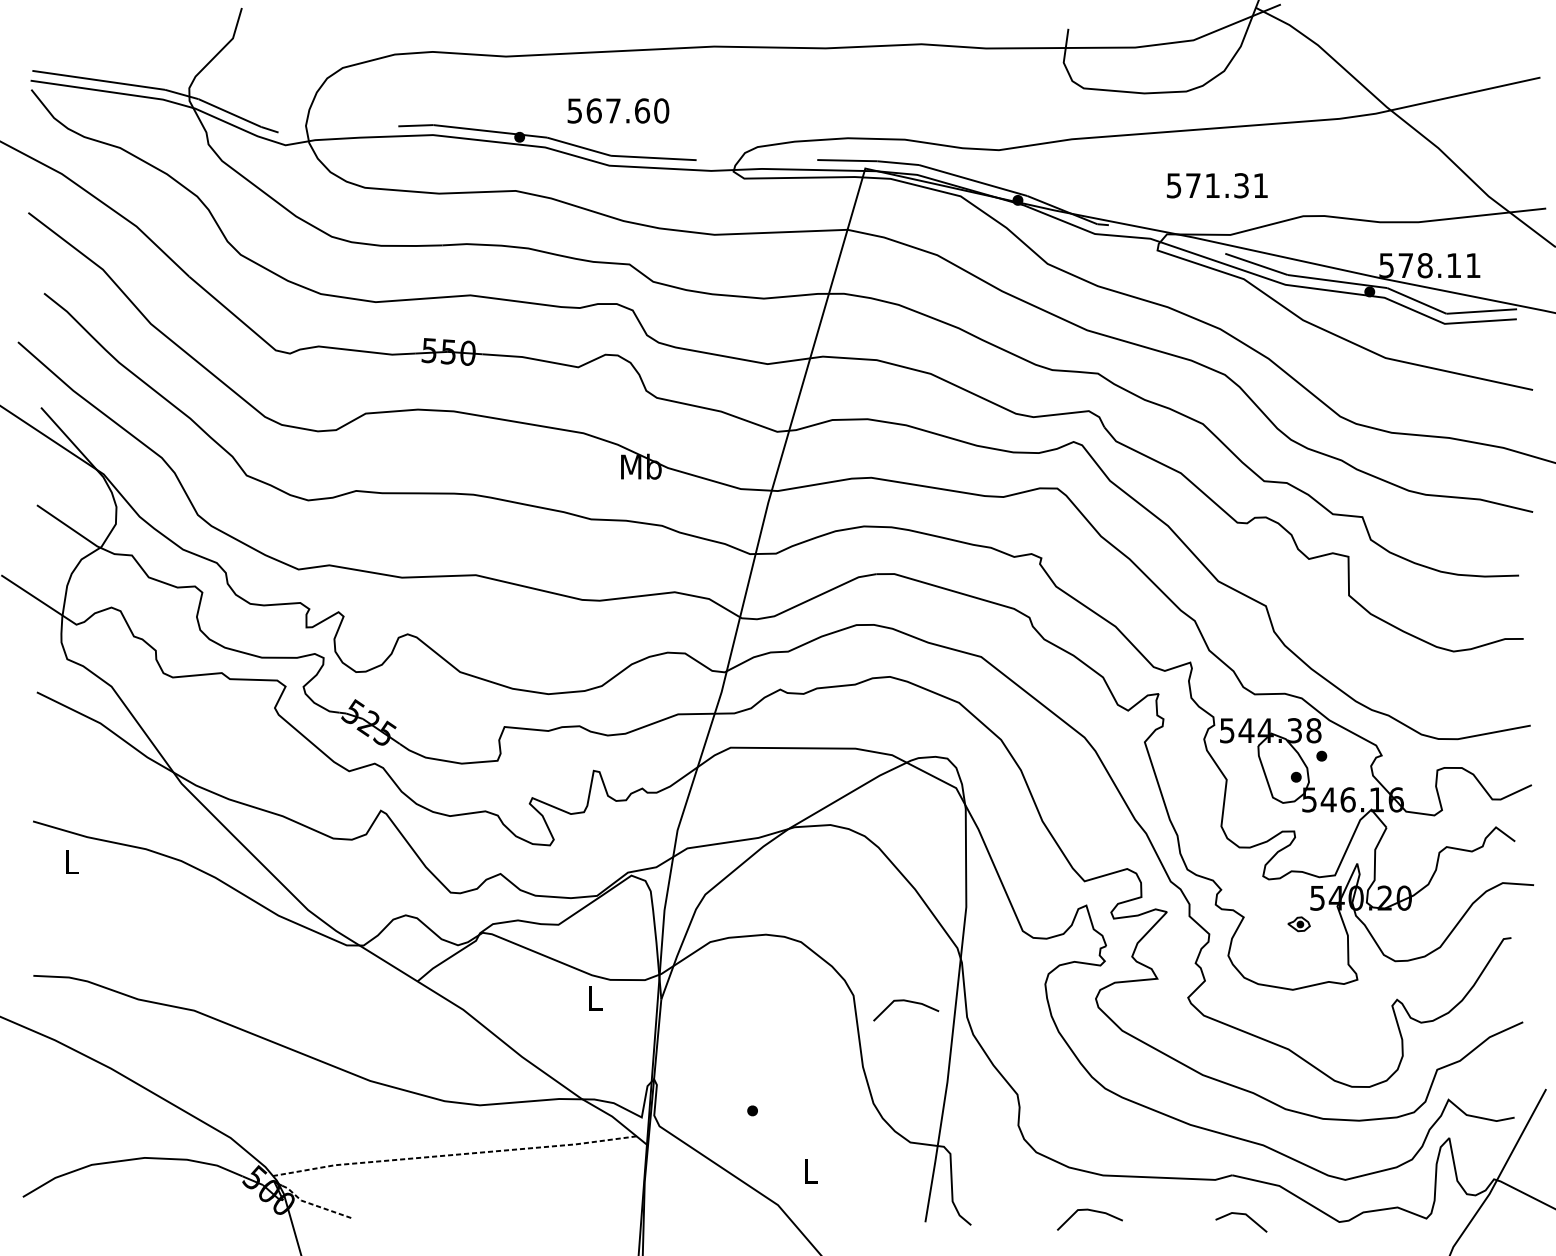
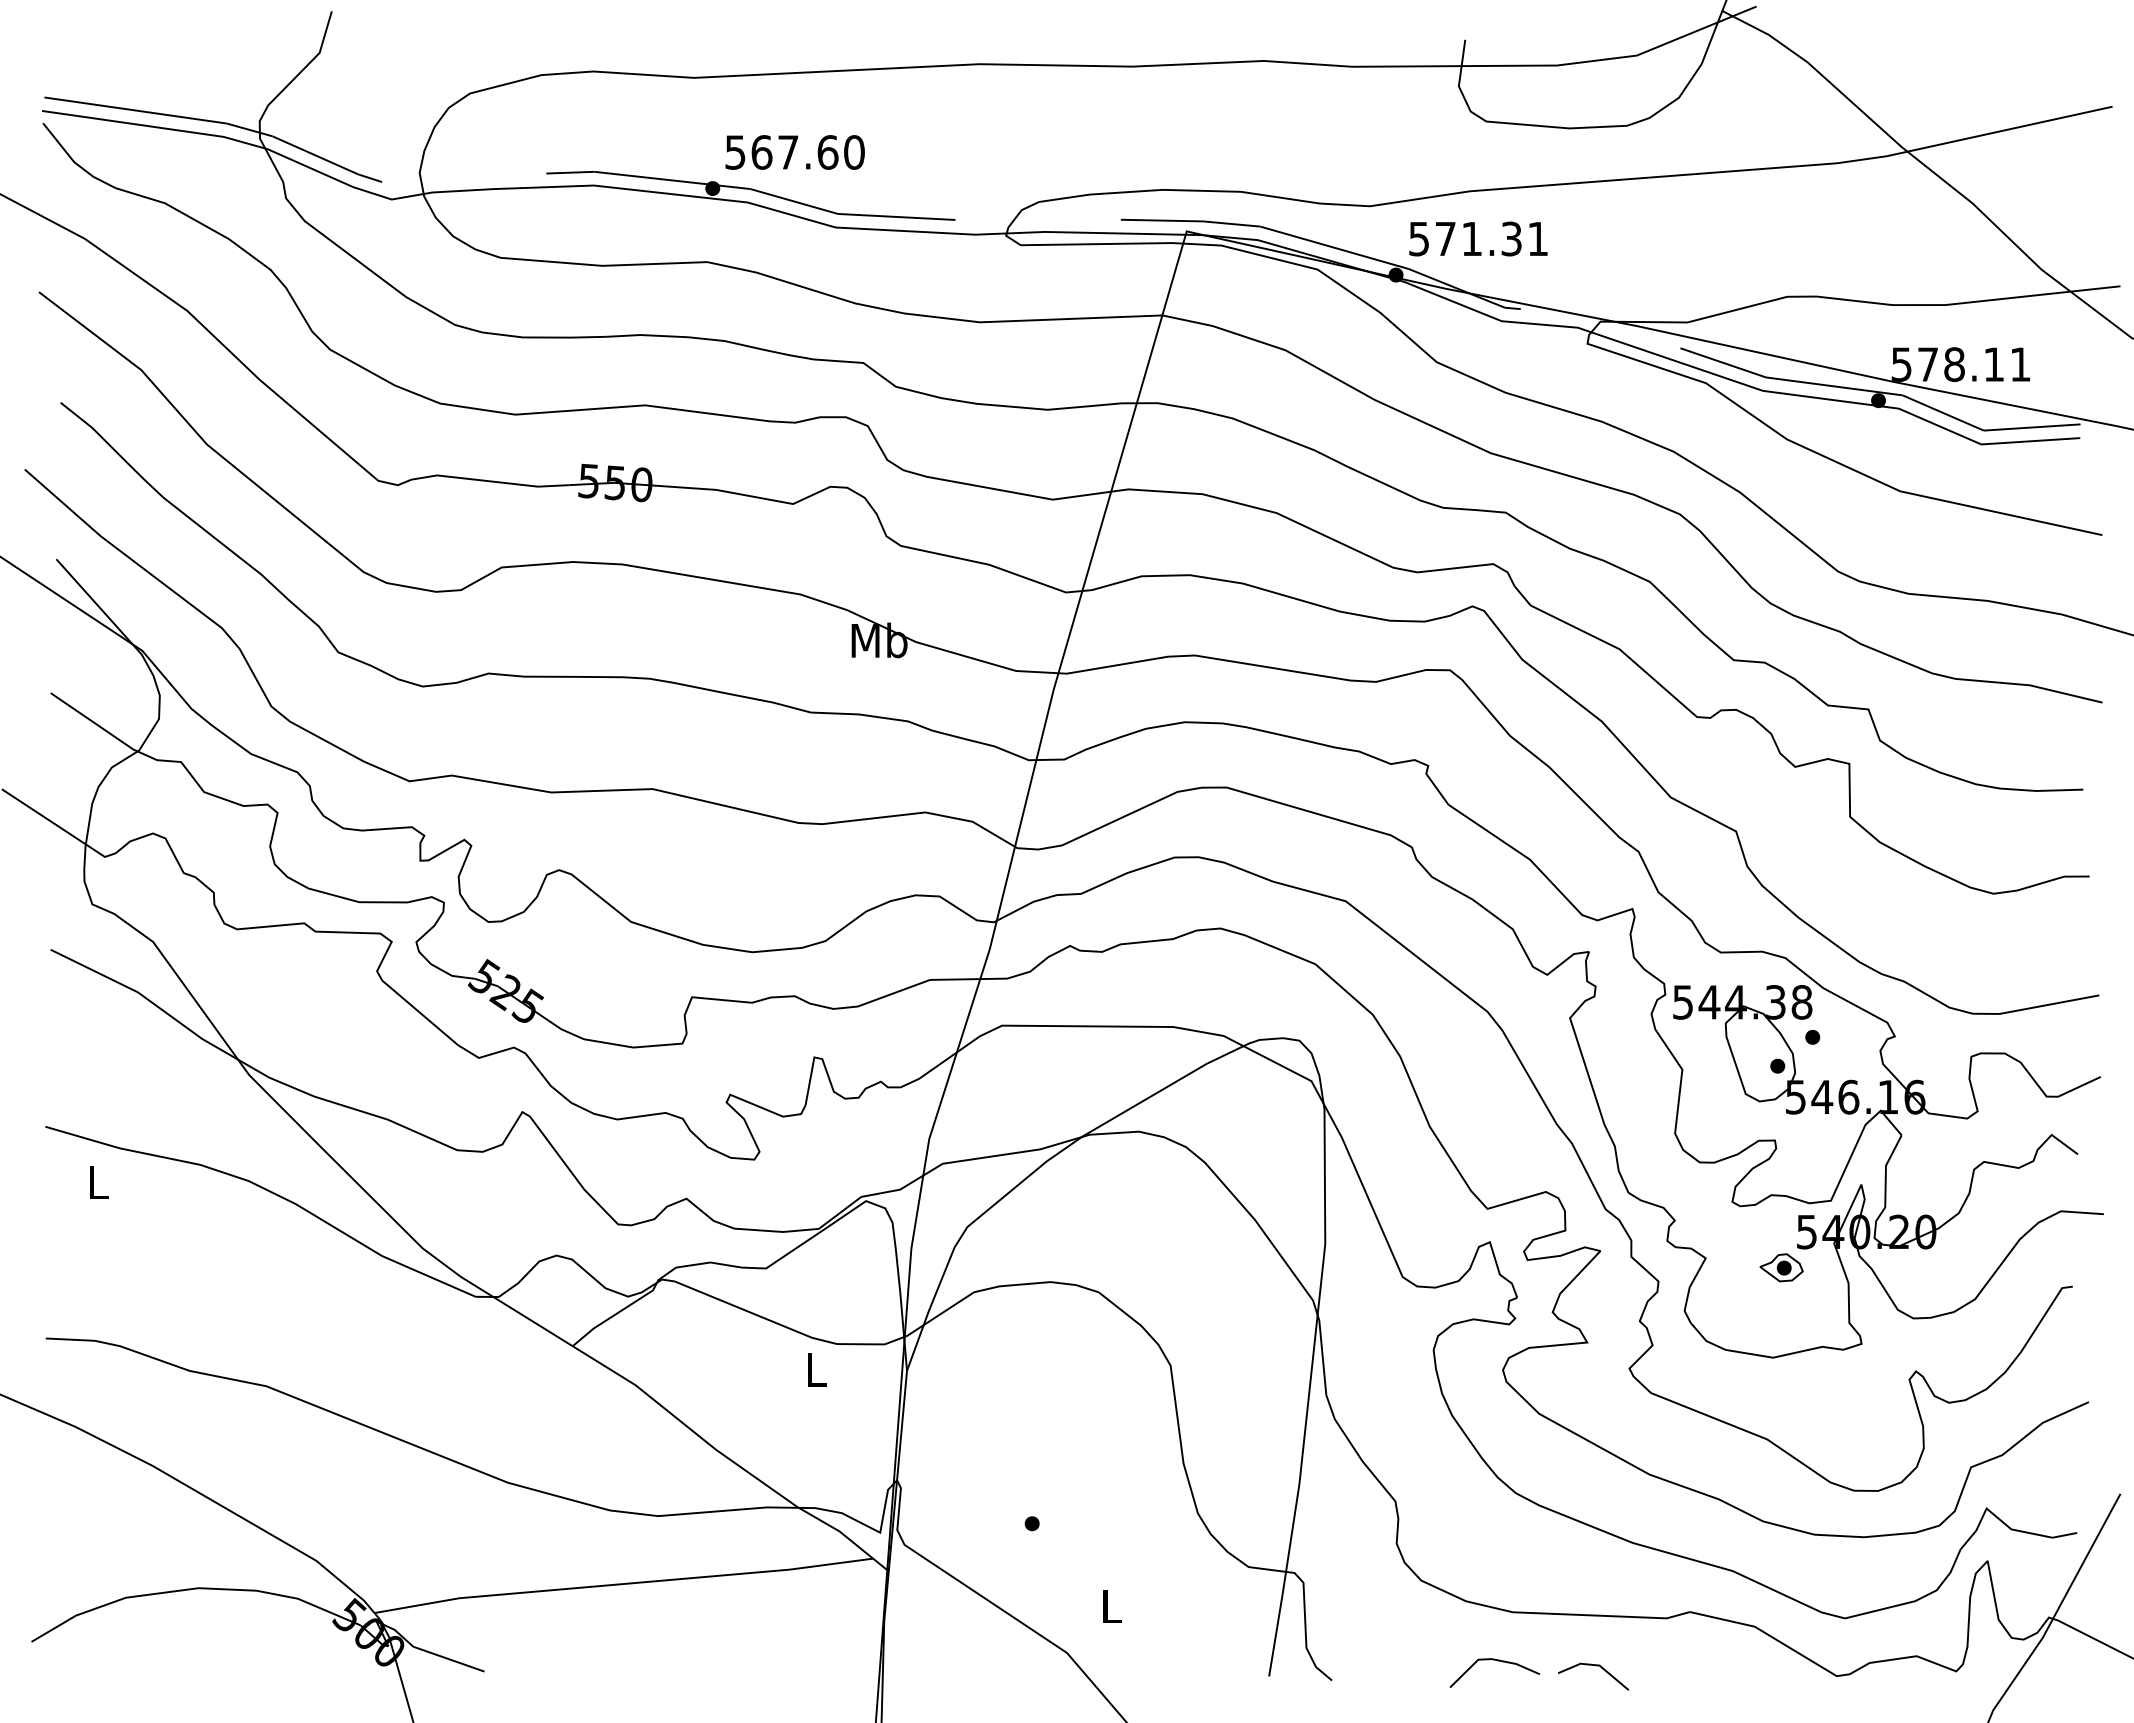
text: (617, 110) -> (794, 152), moved
text: (1217, 185) -> (1478, 238), moved
part: (1299, 924) -> (1781, 1267), size x1.43
line: (908, 1002) -> (1245, 1374), removed
line: (453, 1155) -> (622, 1584), dashed -> solid
line: (315, 1205) -> (432, 1653), dashed -> solid
line: (1242, 1215) -> (1595, 1666), moved

